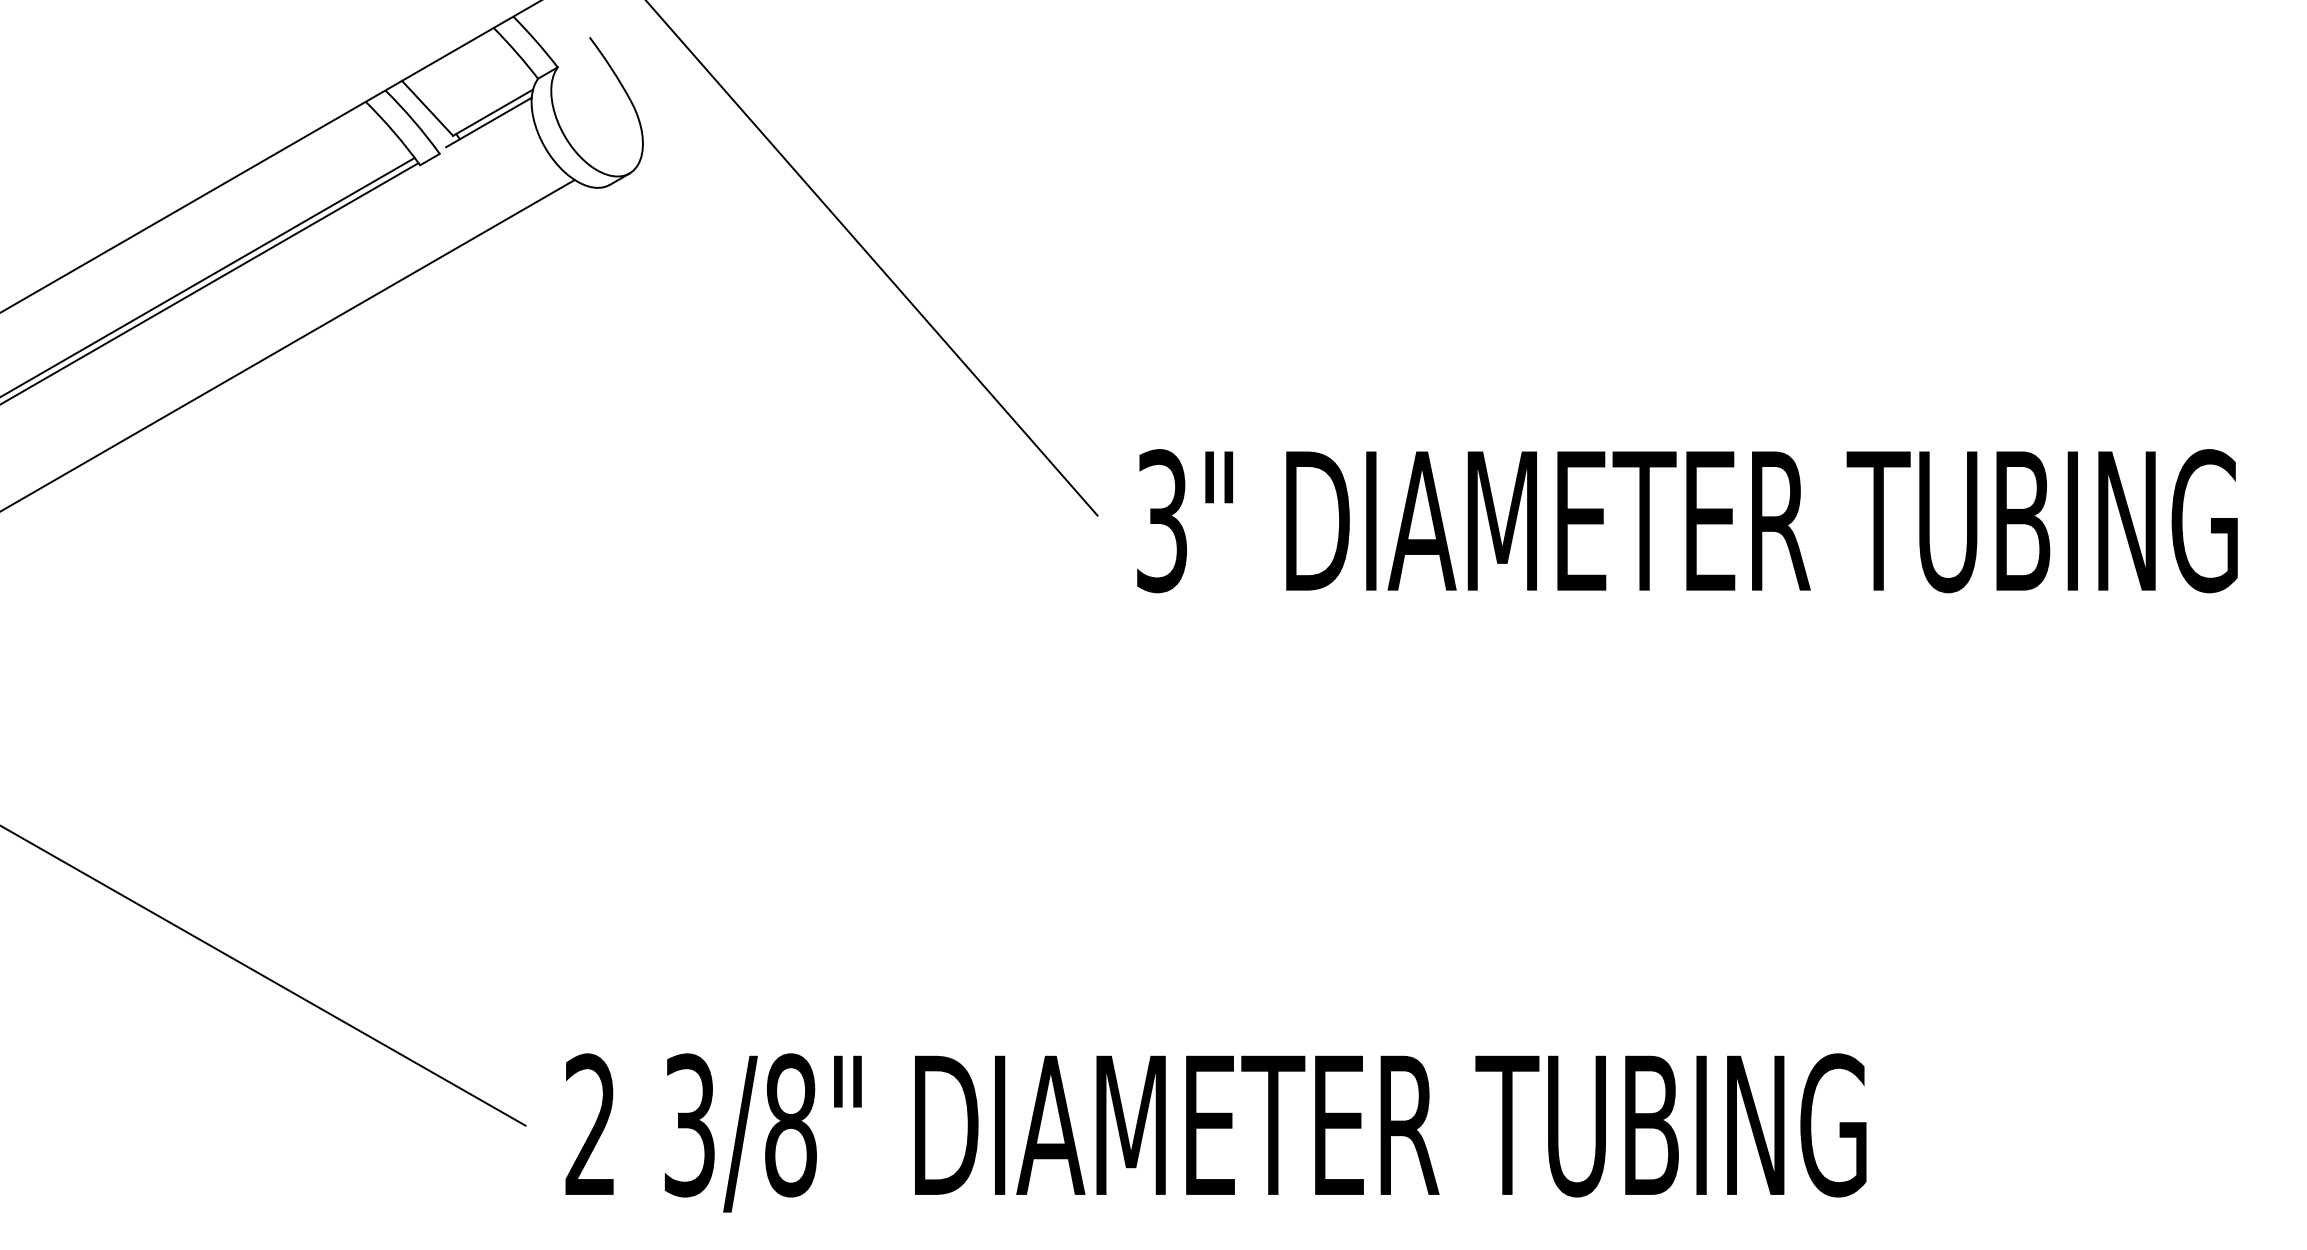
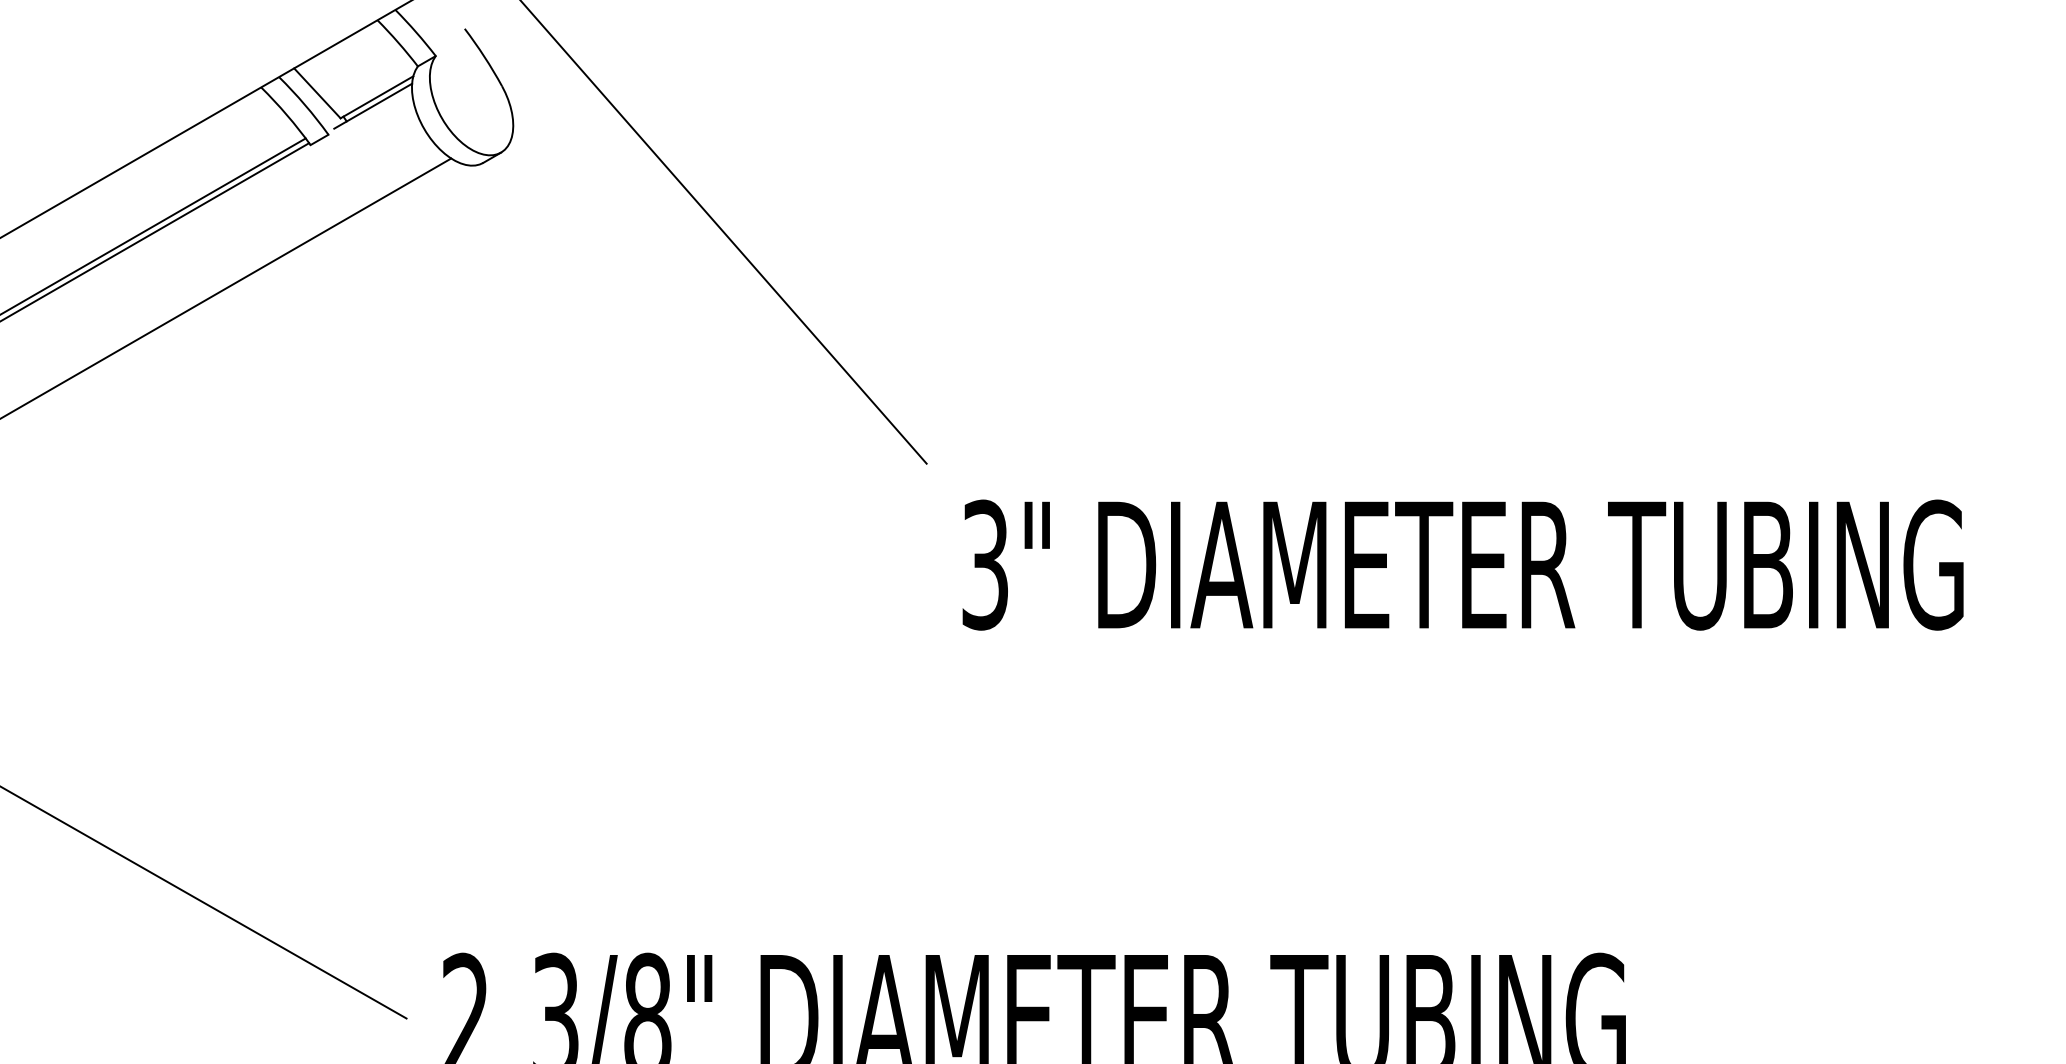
text: (1687, 521) -> (1463, 565), moved

